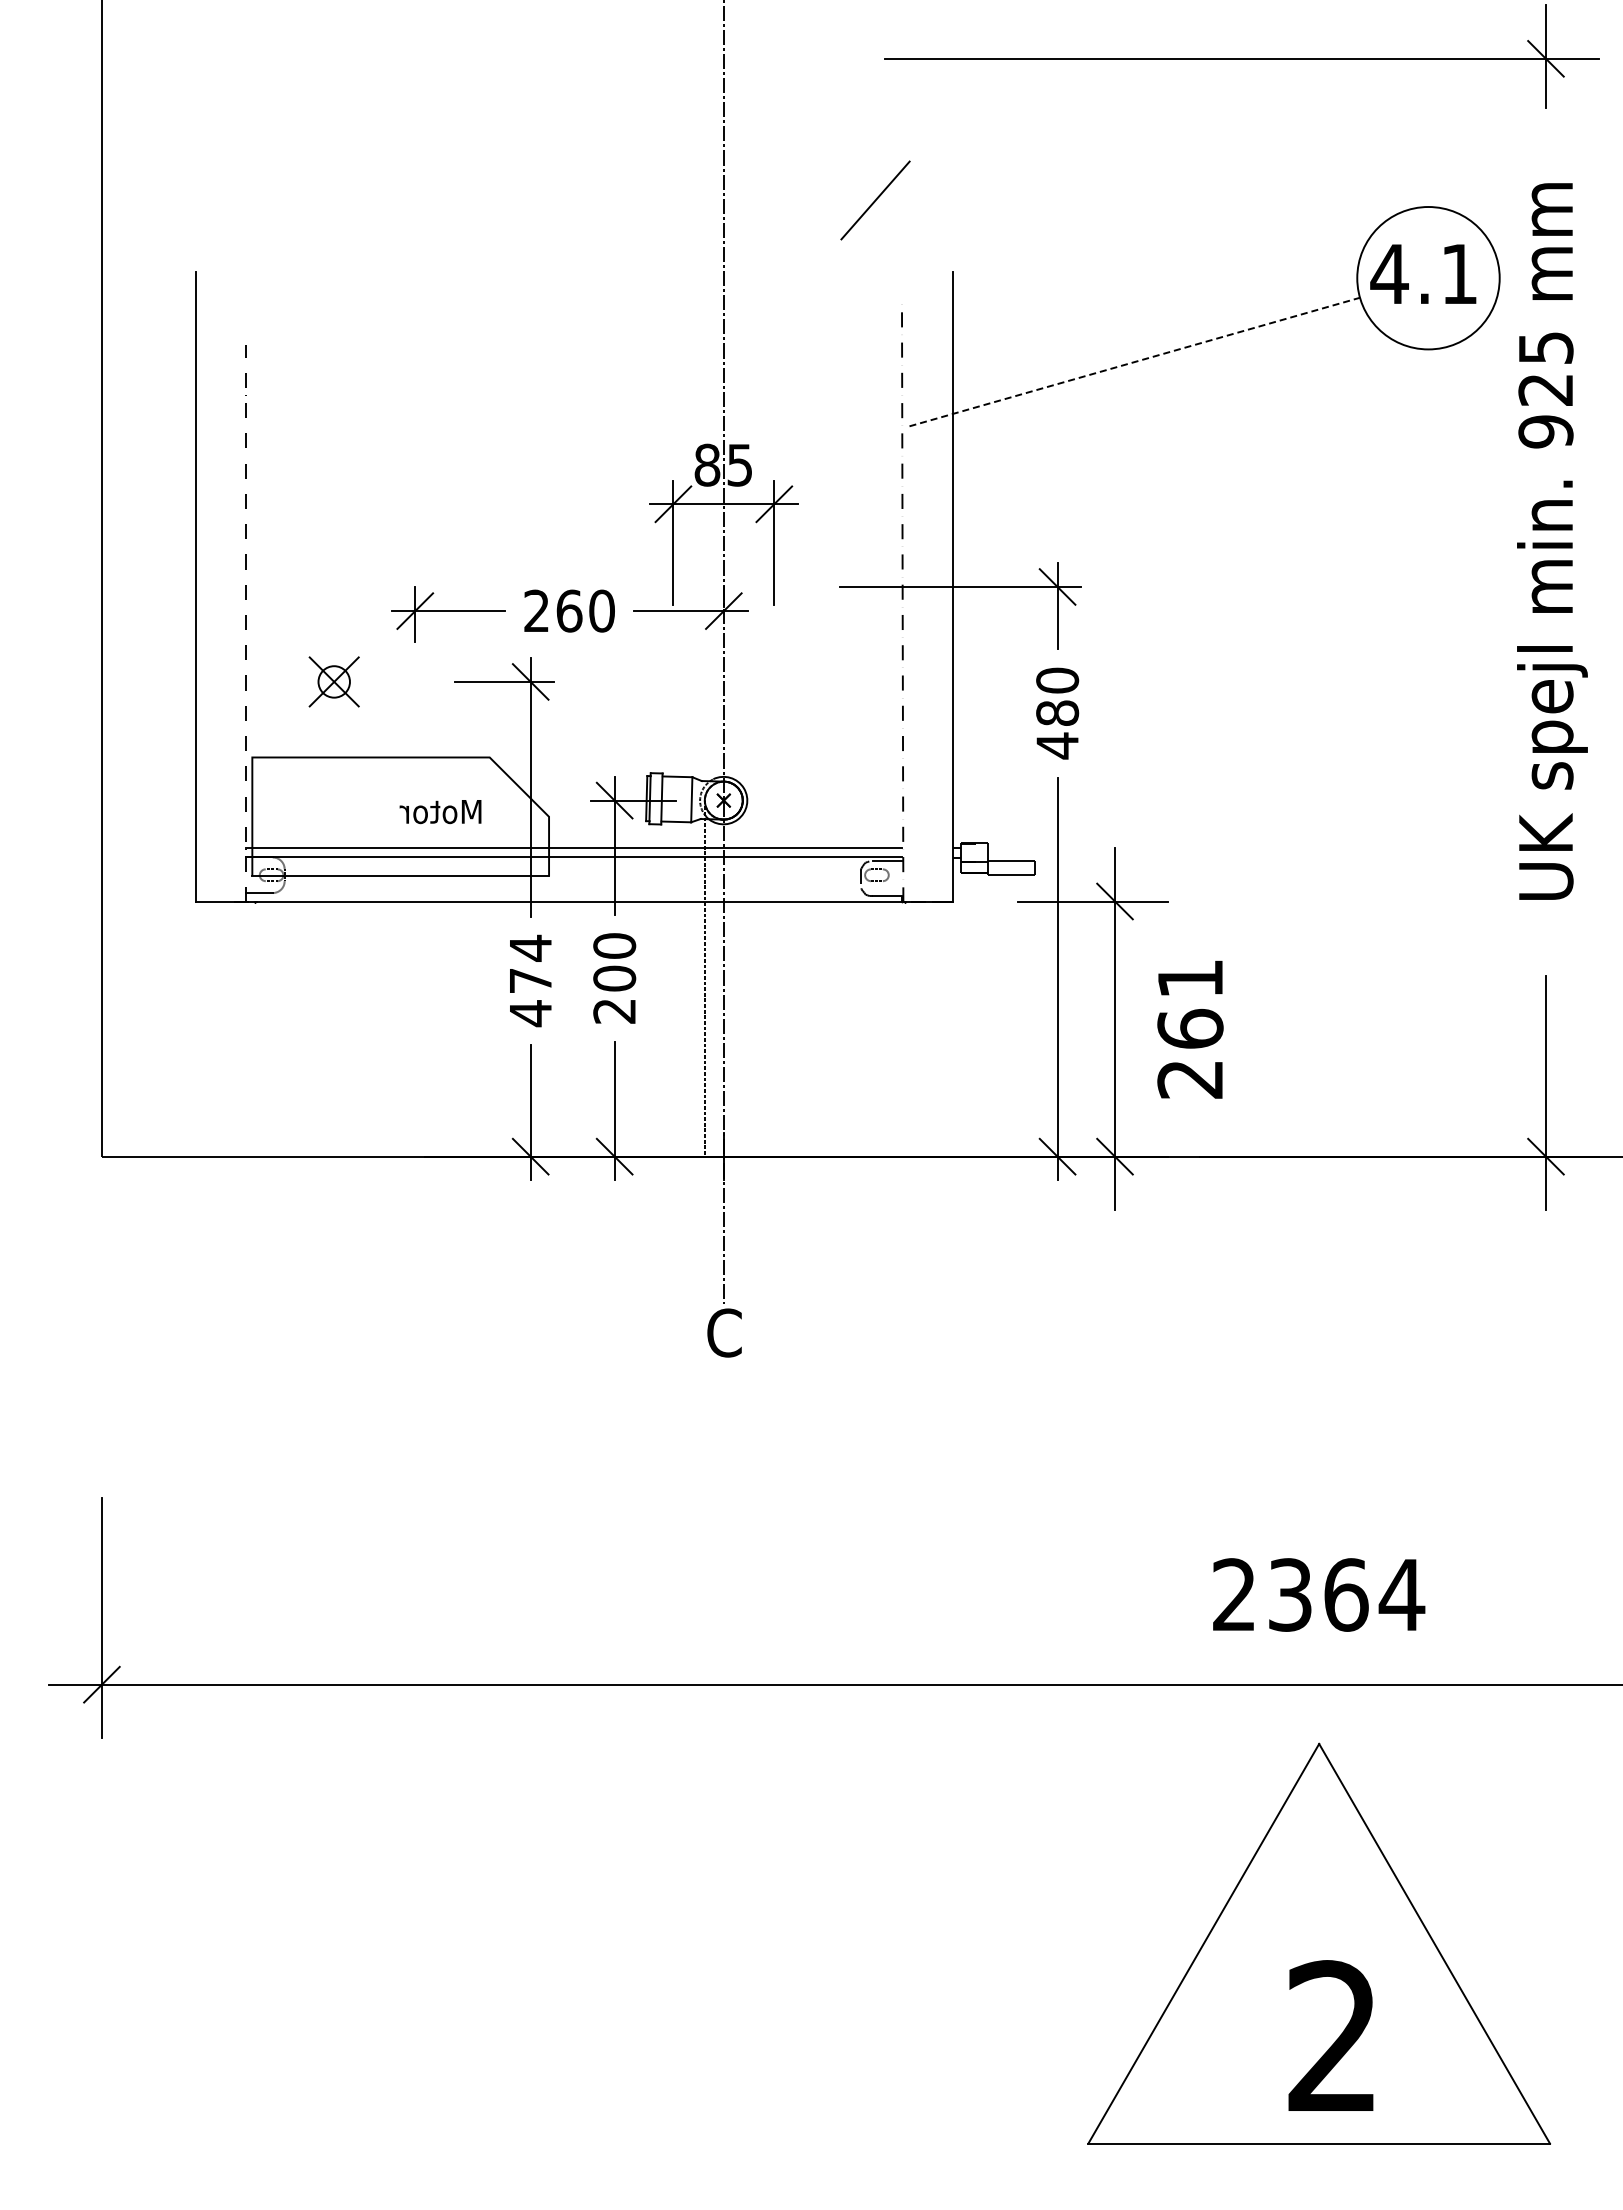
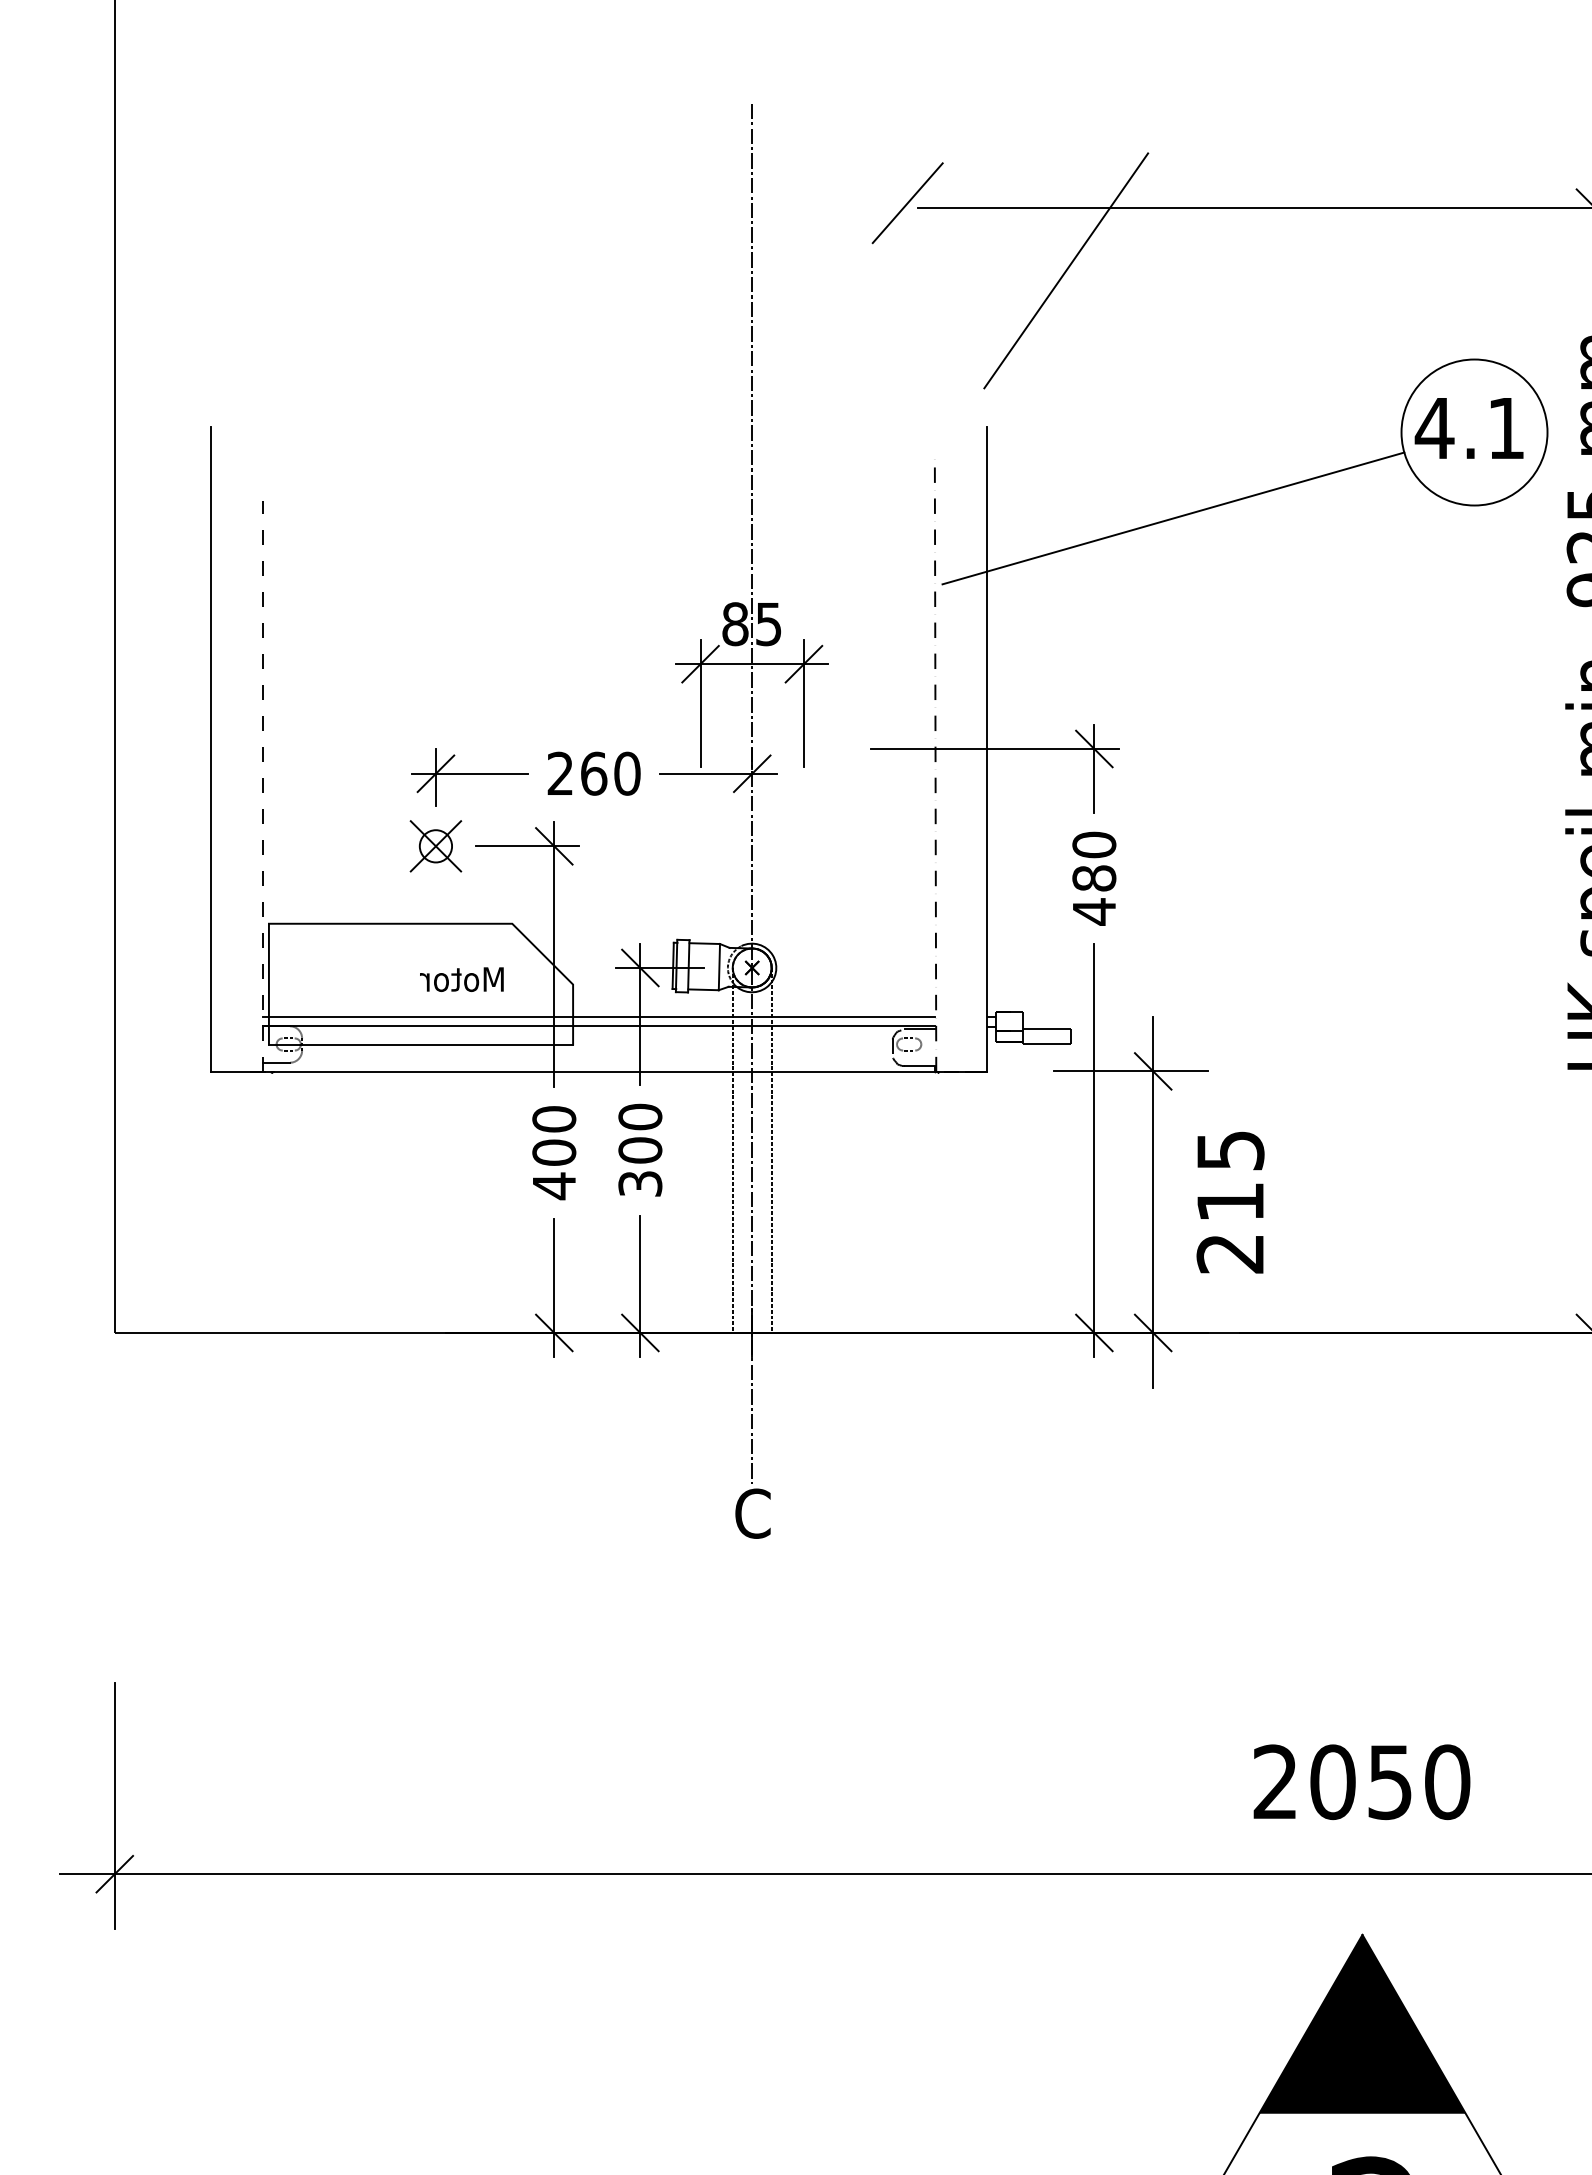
line: (1030, 120) -> (1066, 270), added
line: (875, 200) -> (907, 203), moved
line: (1135, 361) -> (1174, 517), dashed -> solid
part: (333, 681) -> (435, 845), moved
text: (530, 963) -> (554, 1134), 474 -> 400
line: (742, 978) -> (771, 1150), added
text: (1190, 1004) -> (1230, 1176), 261 -> 215
text: (614, 1011) -> (640, 1184), 200 -> 300
text: (1346, 1594) -> (1390, 1781), 2364 -> 2050
fill: (1318, 1830) -> (1361, 2023), added

